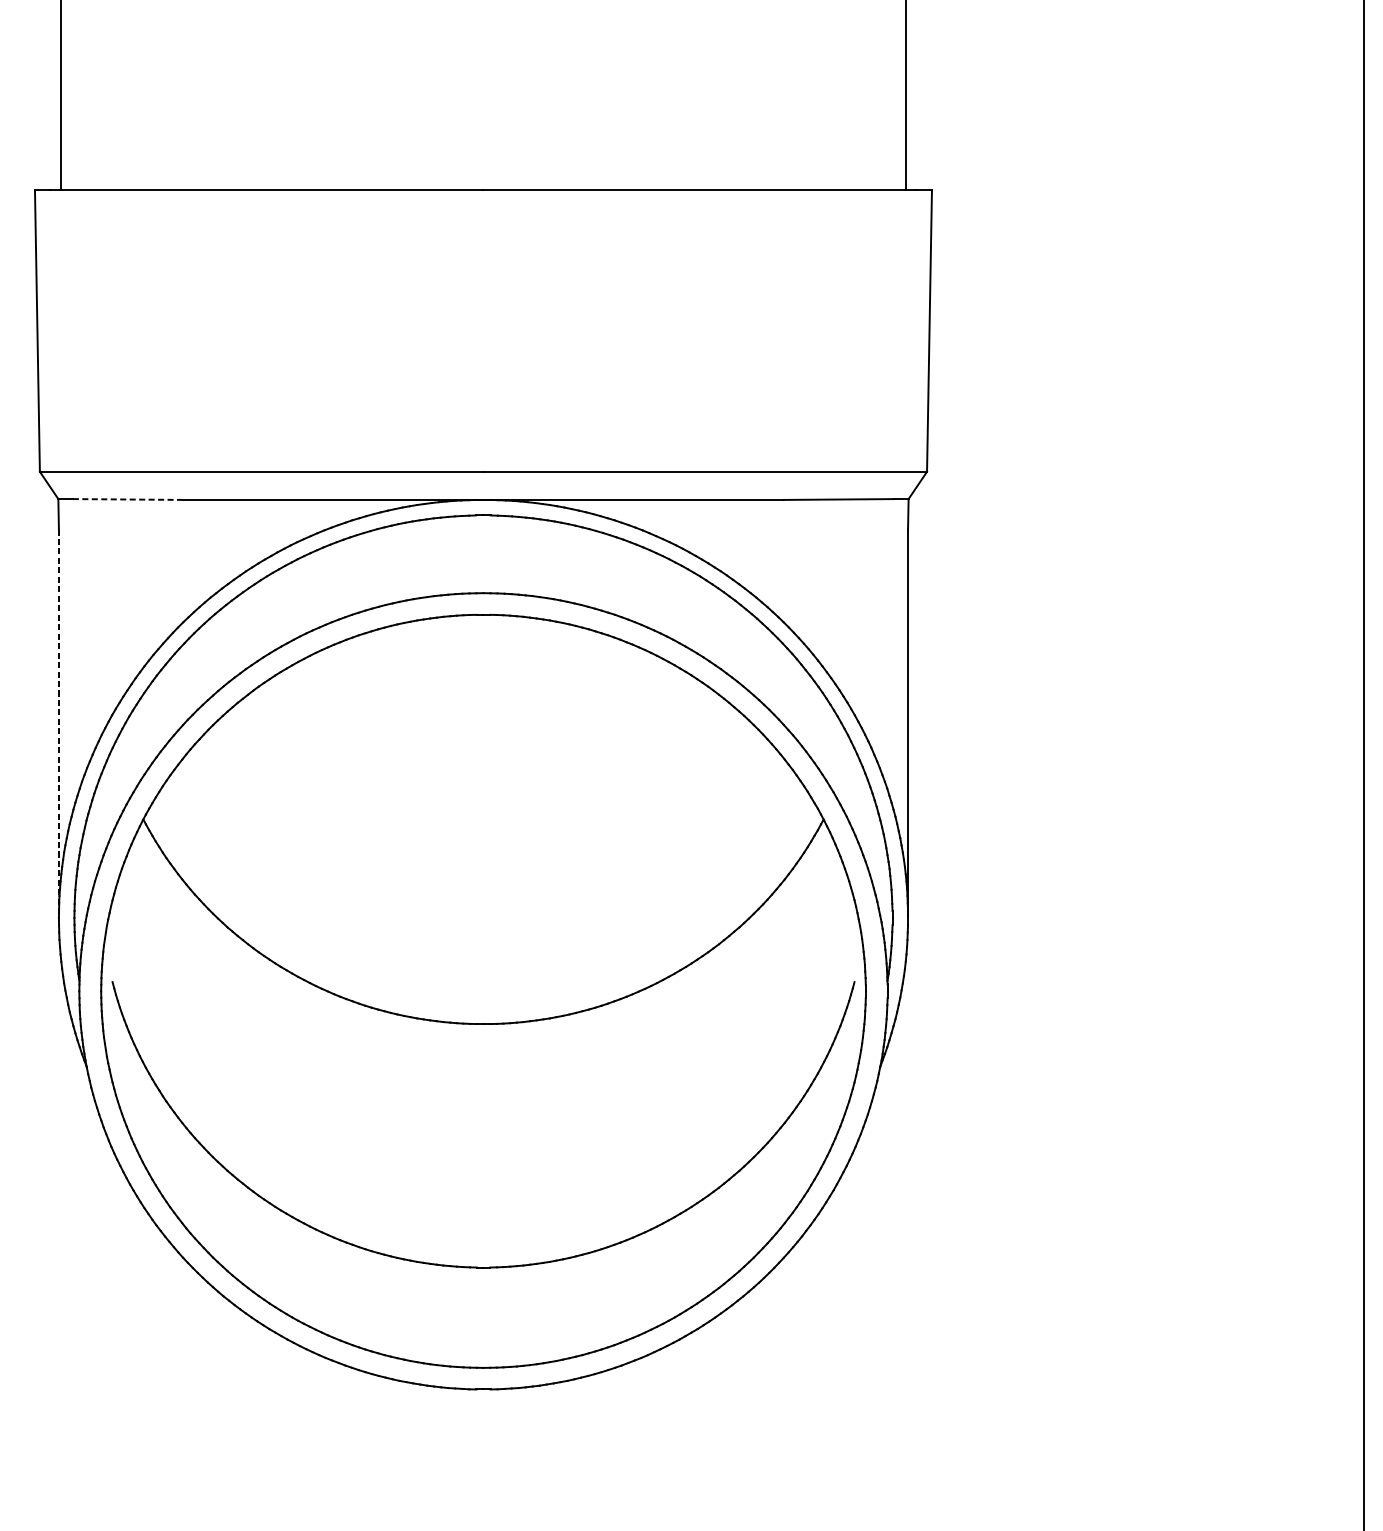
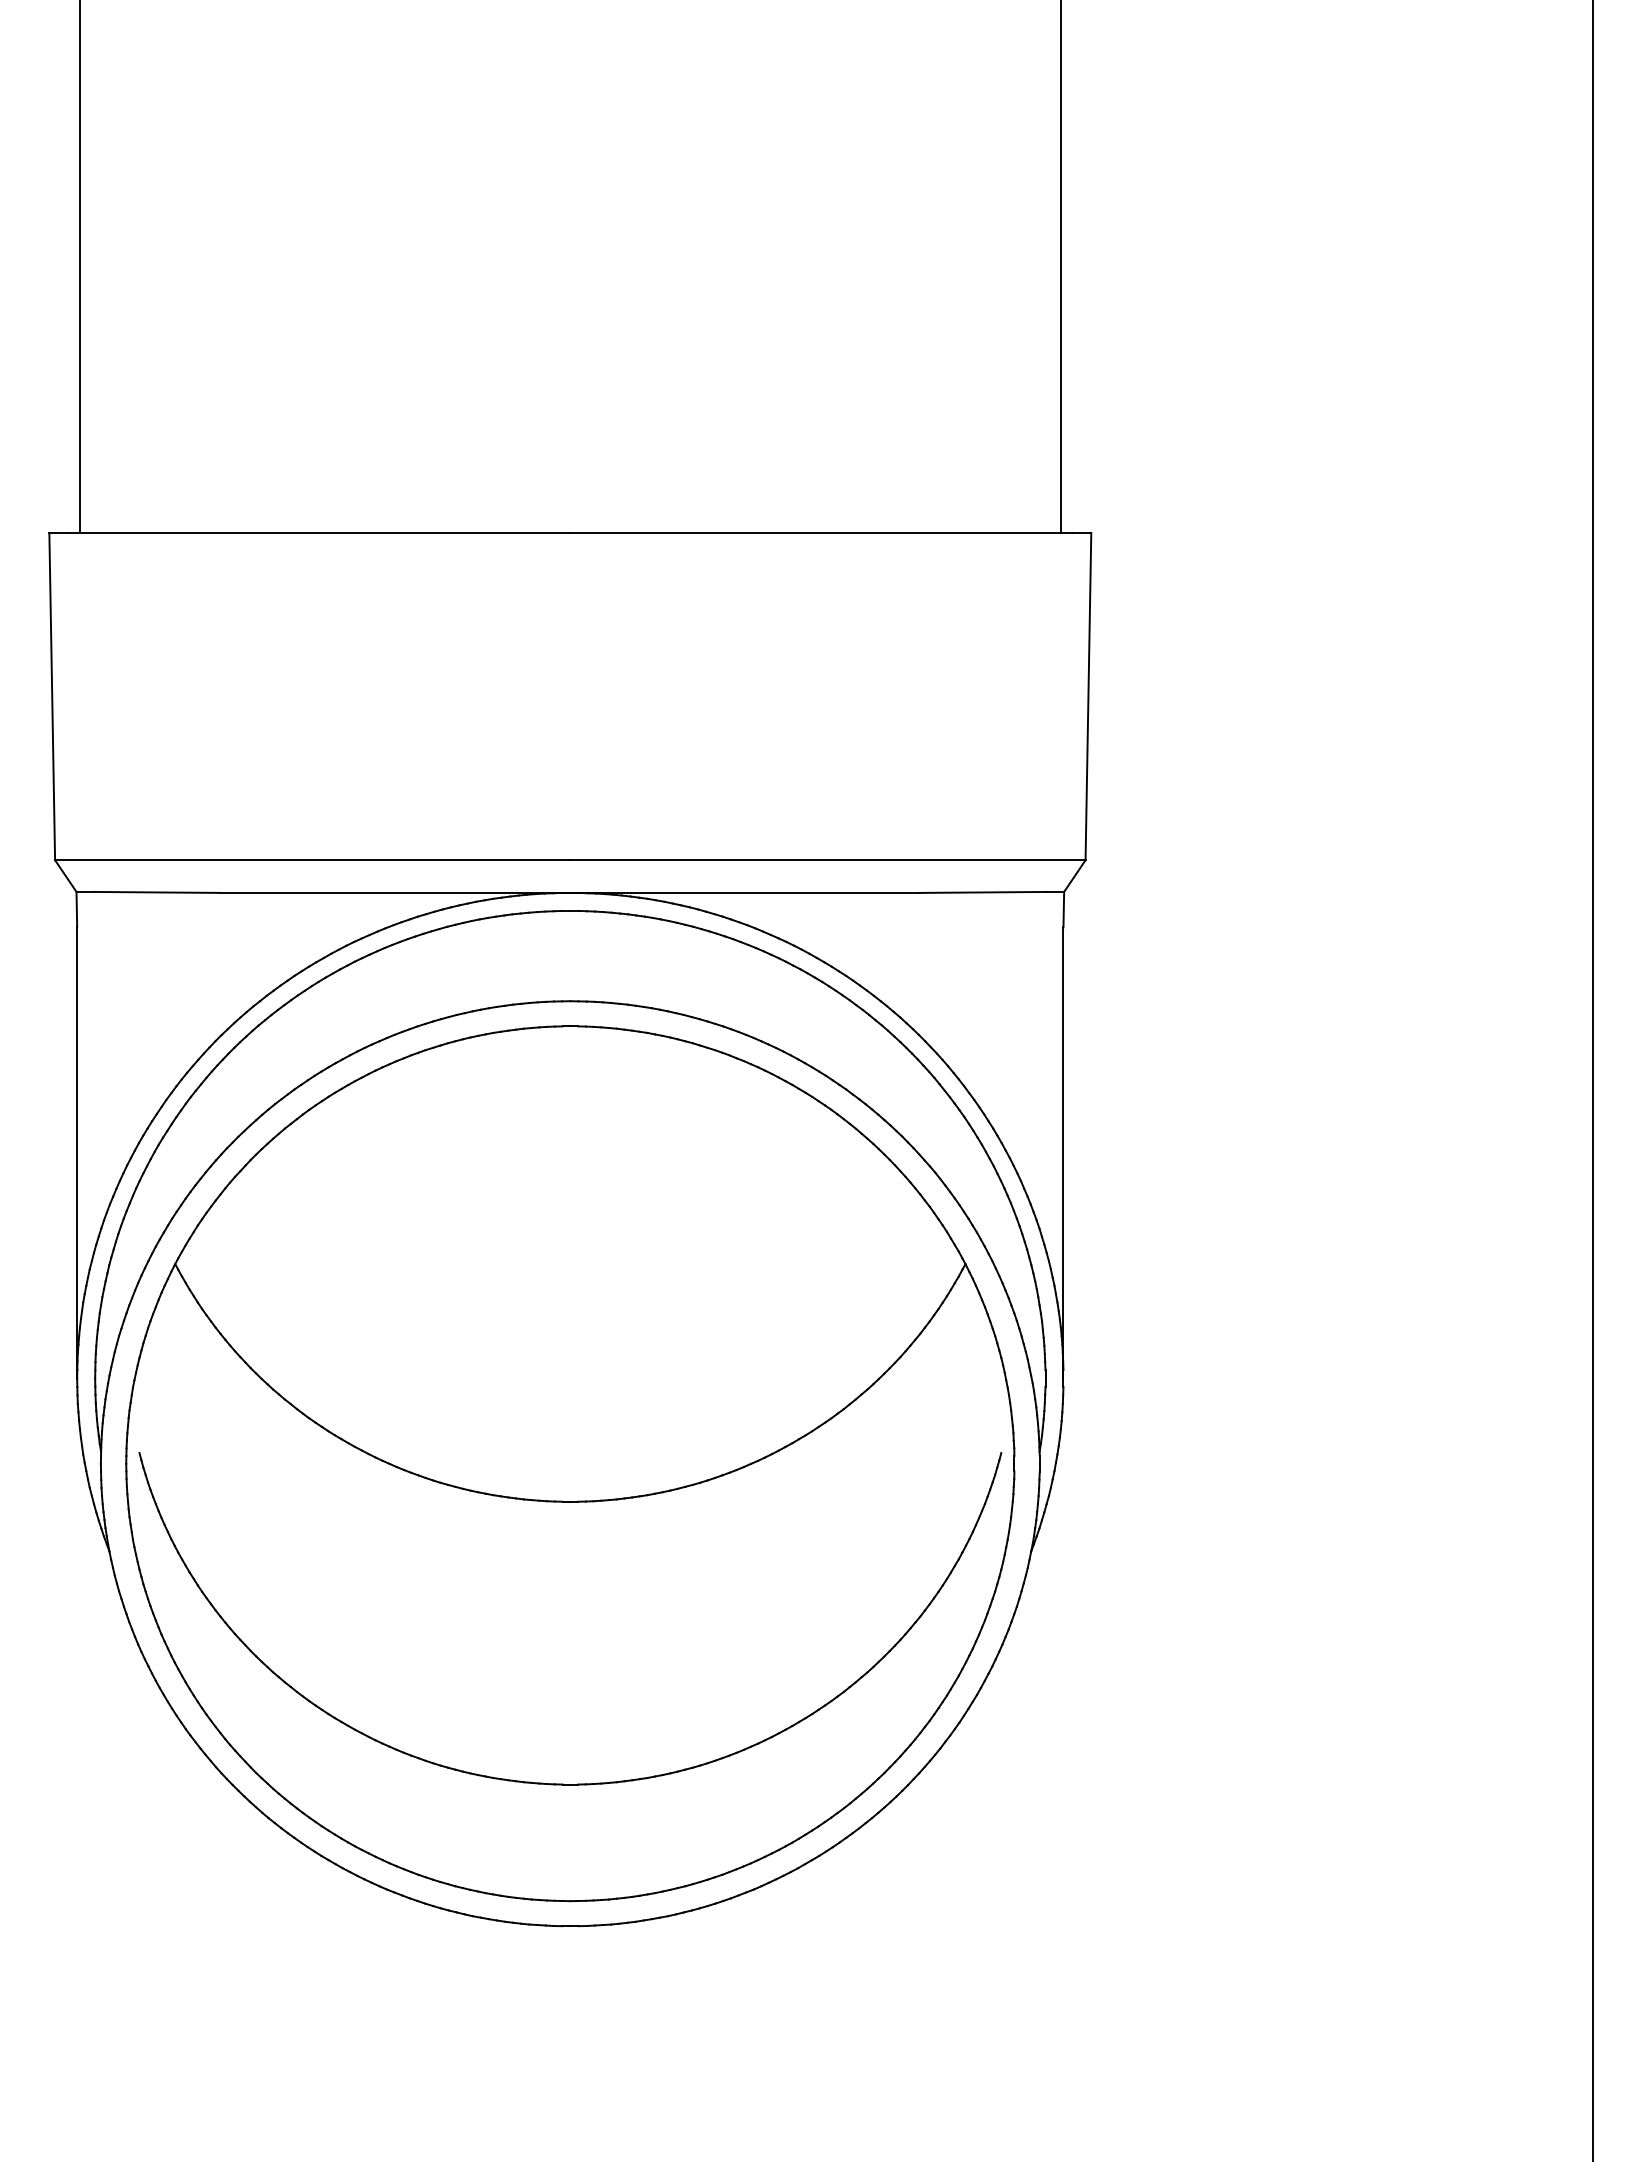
line: (128, 499) -> (157, 892), dashed -> solid
line: (59, 723) -> (77, 1152), dashed -> solid

